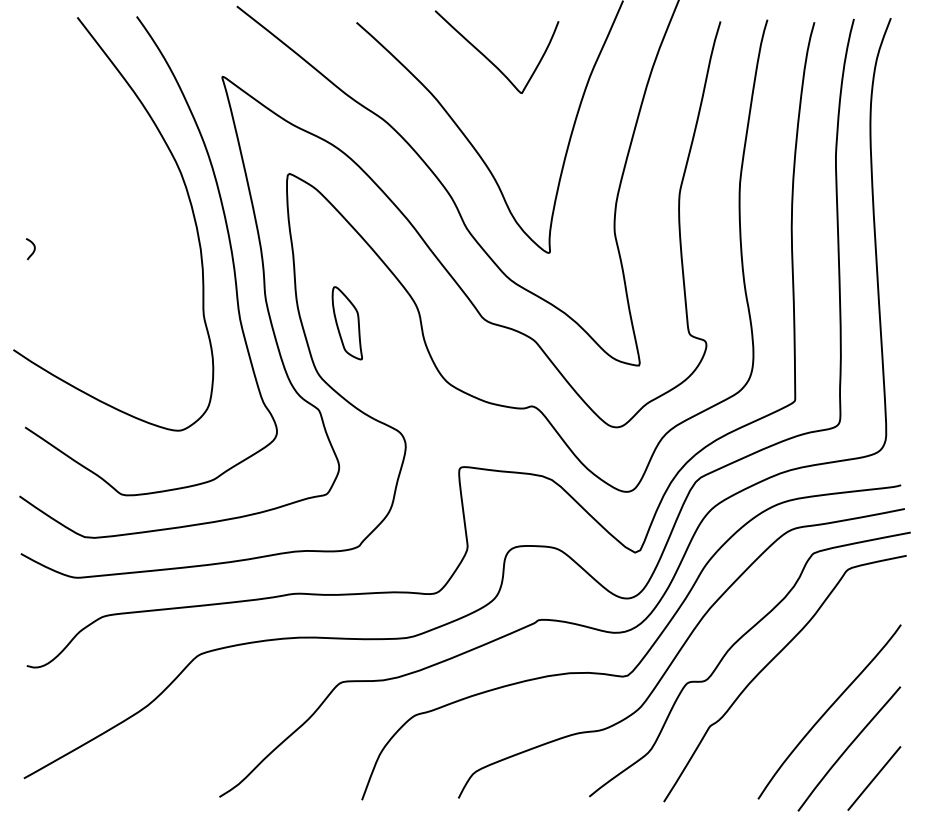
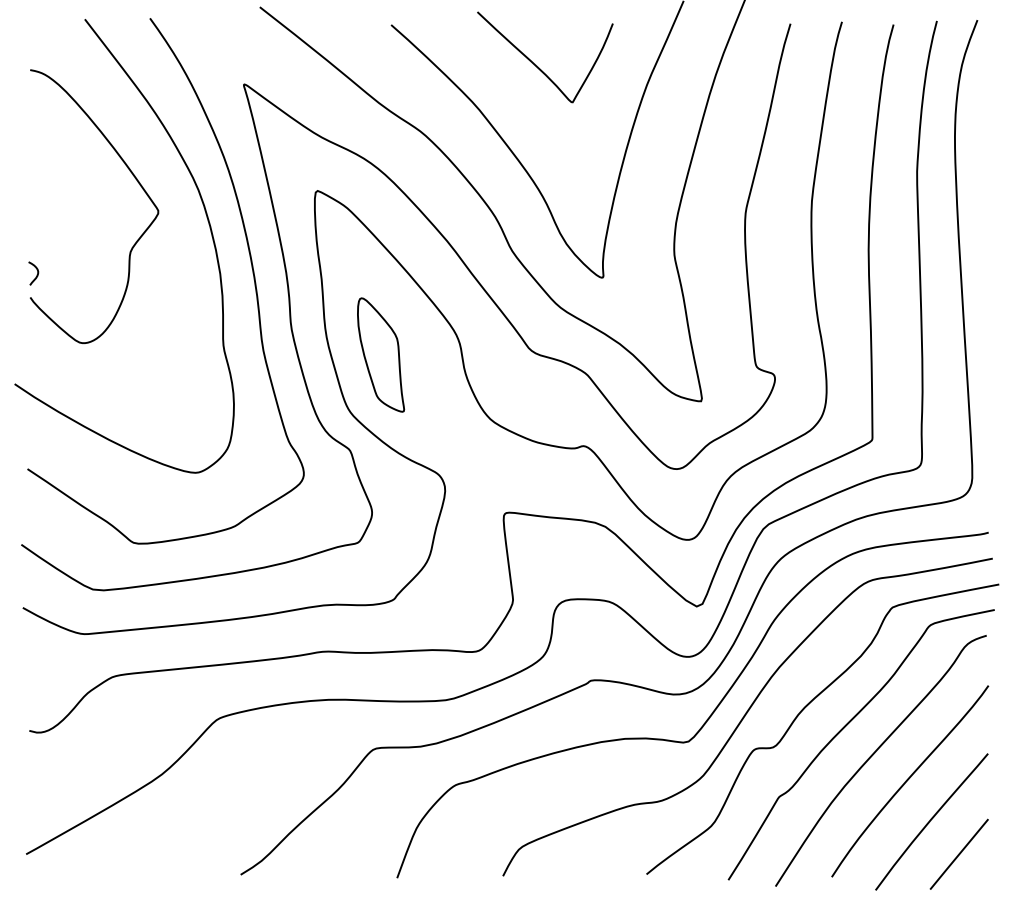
curve: (123, 163) -> (135, 179), added
part: (347, 322) -> (381, 354), size x1.43
curve: (795, 689) -> (872, 756), added

